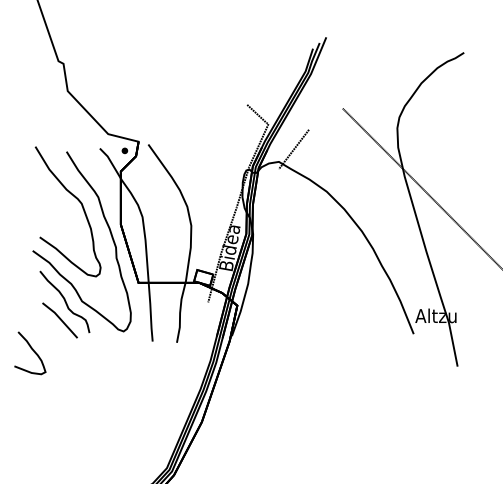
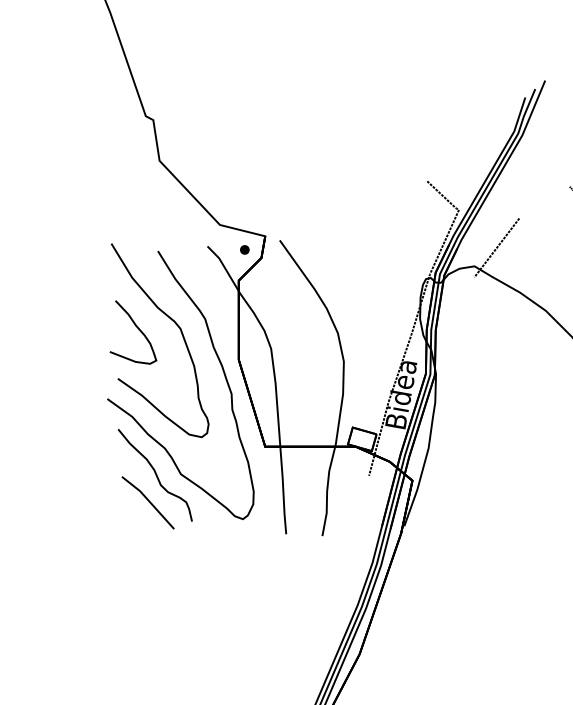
part: (30, 353) -> (133, 332), moved

